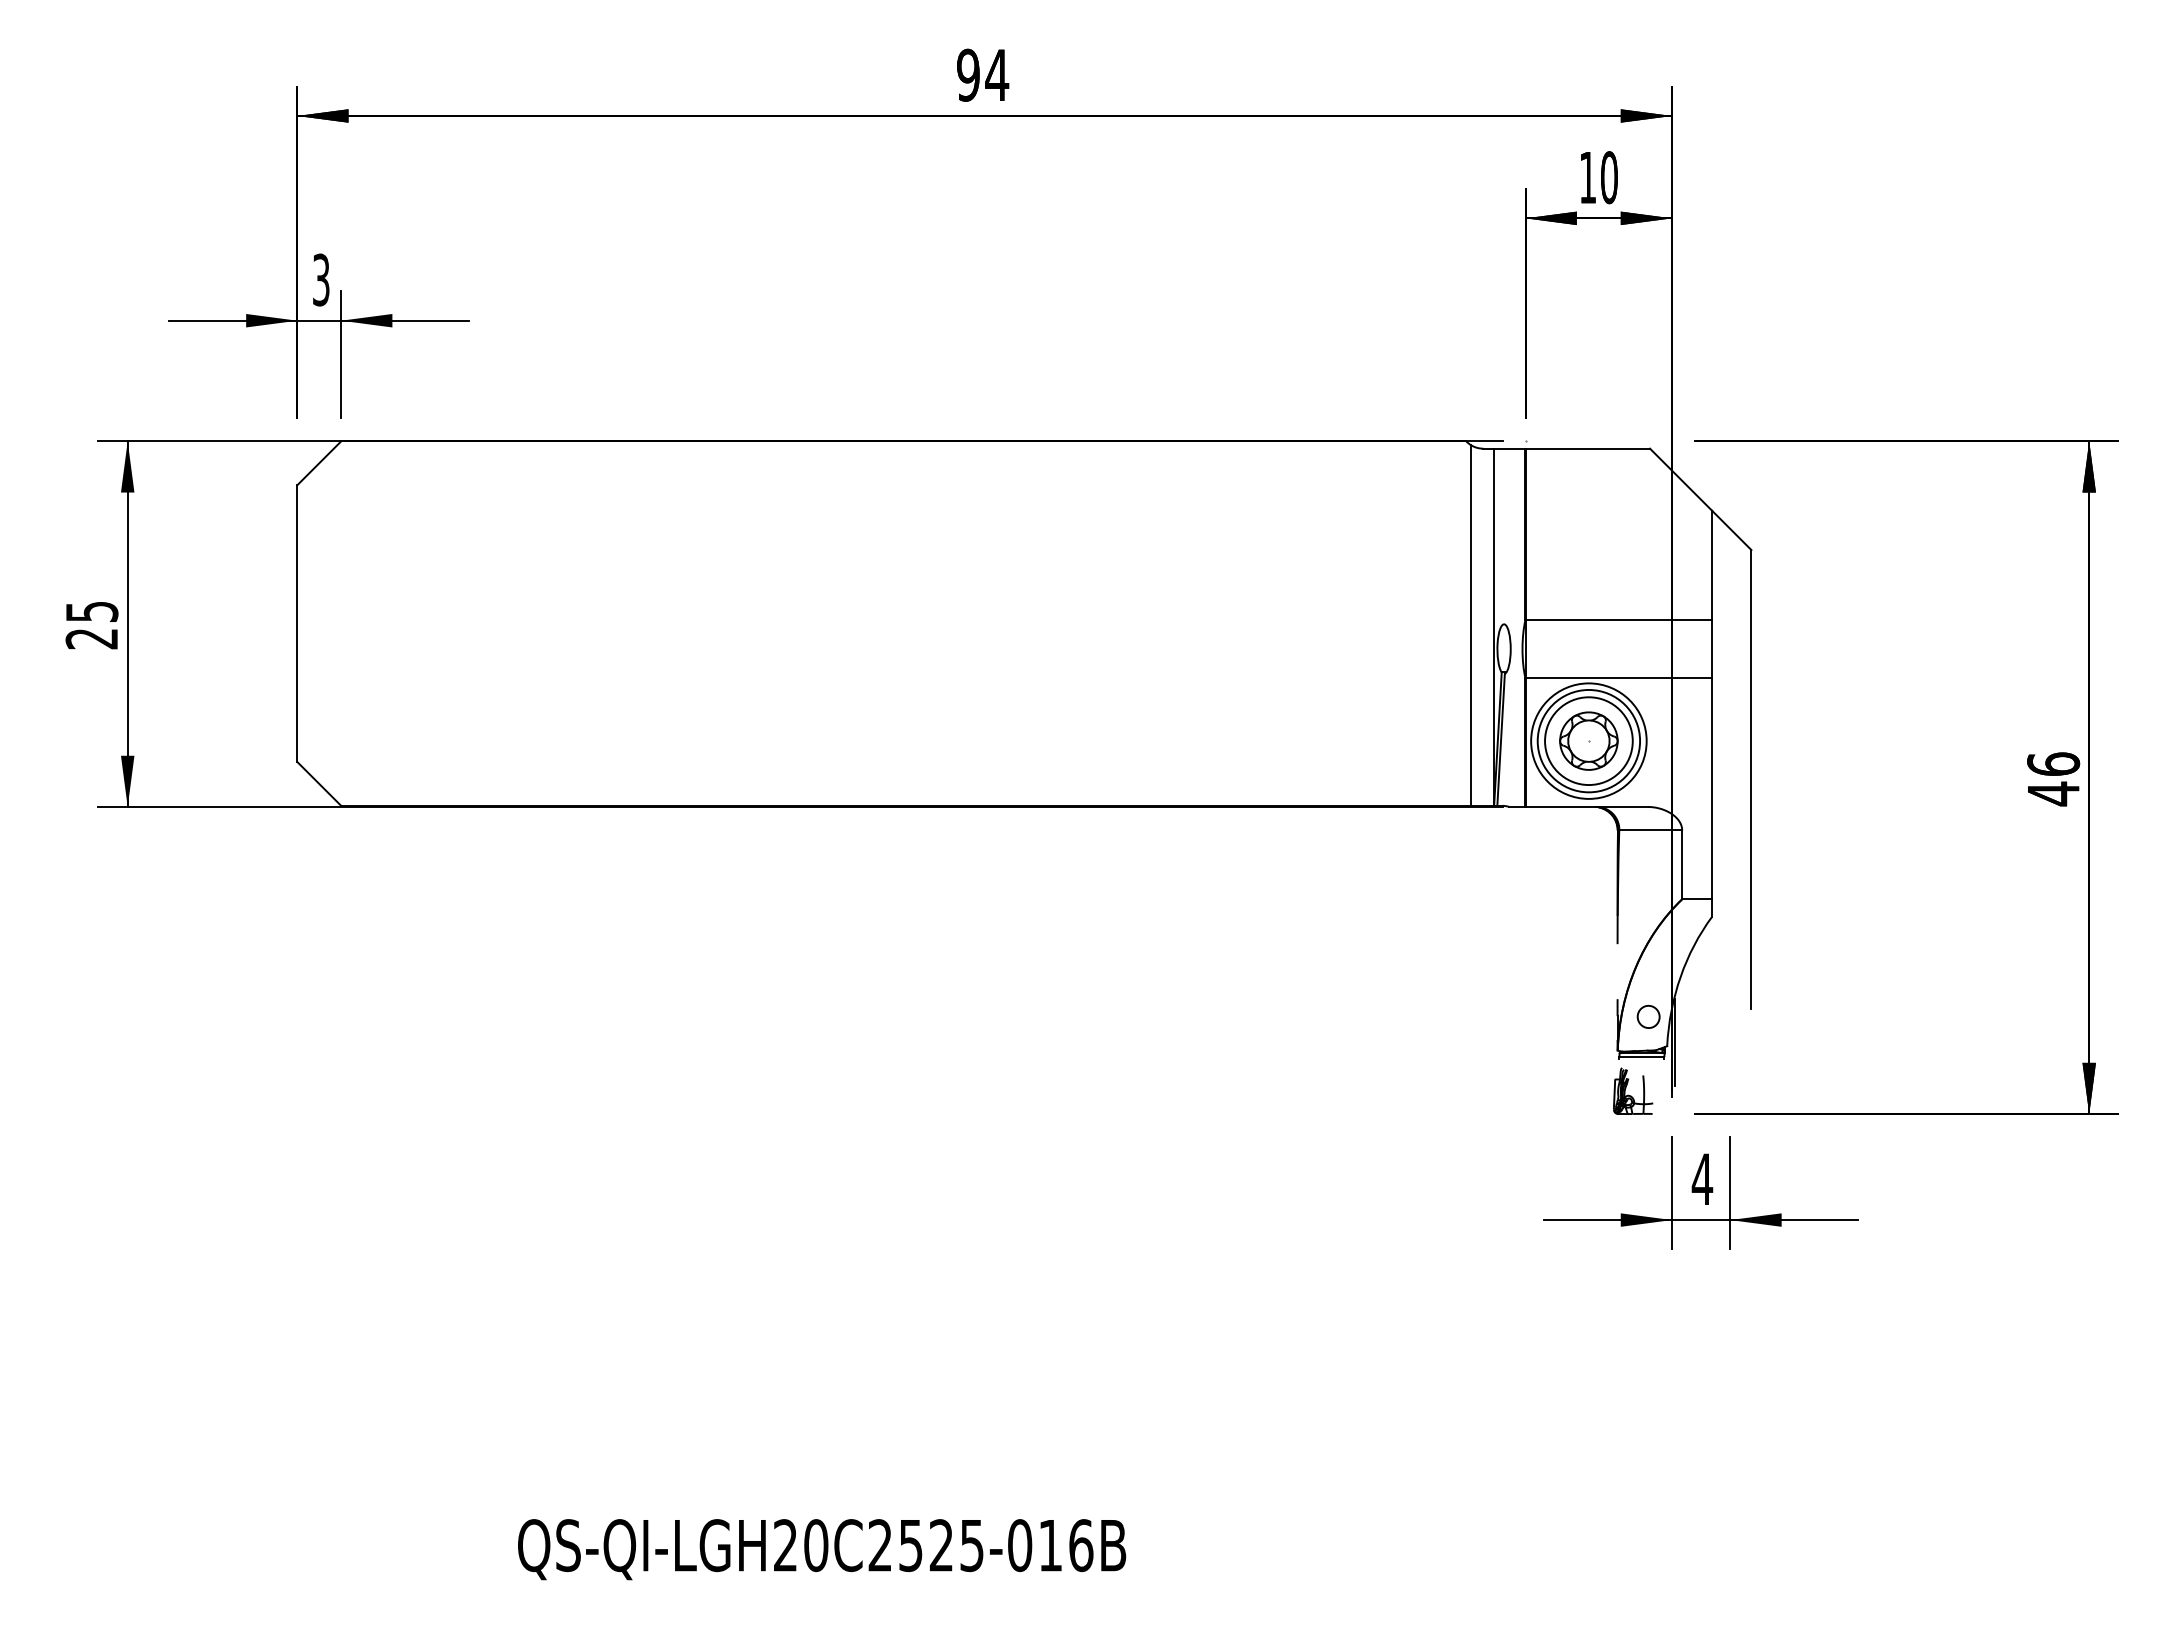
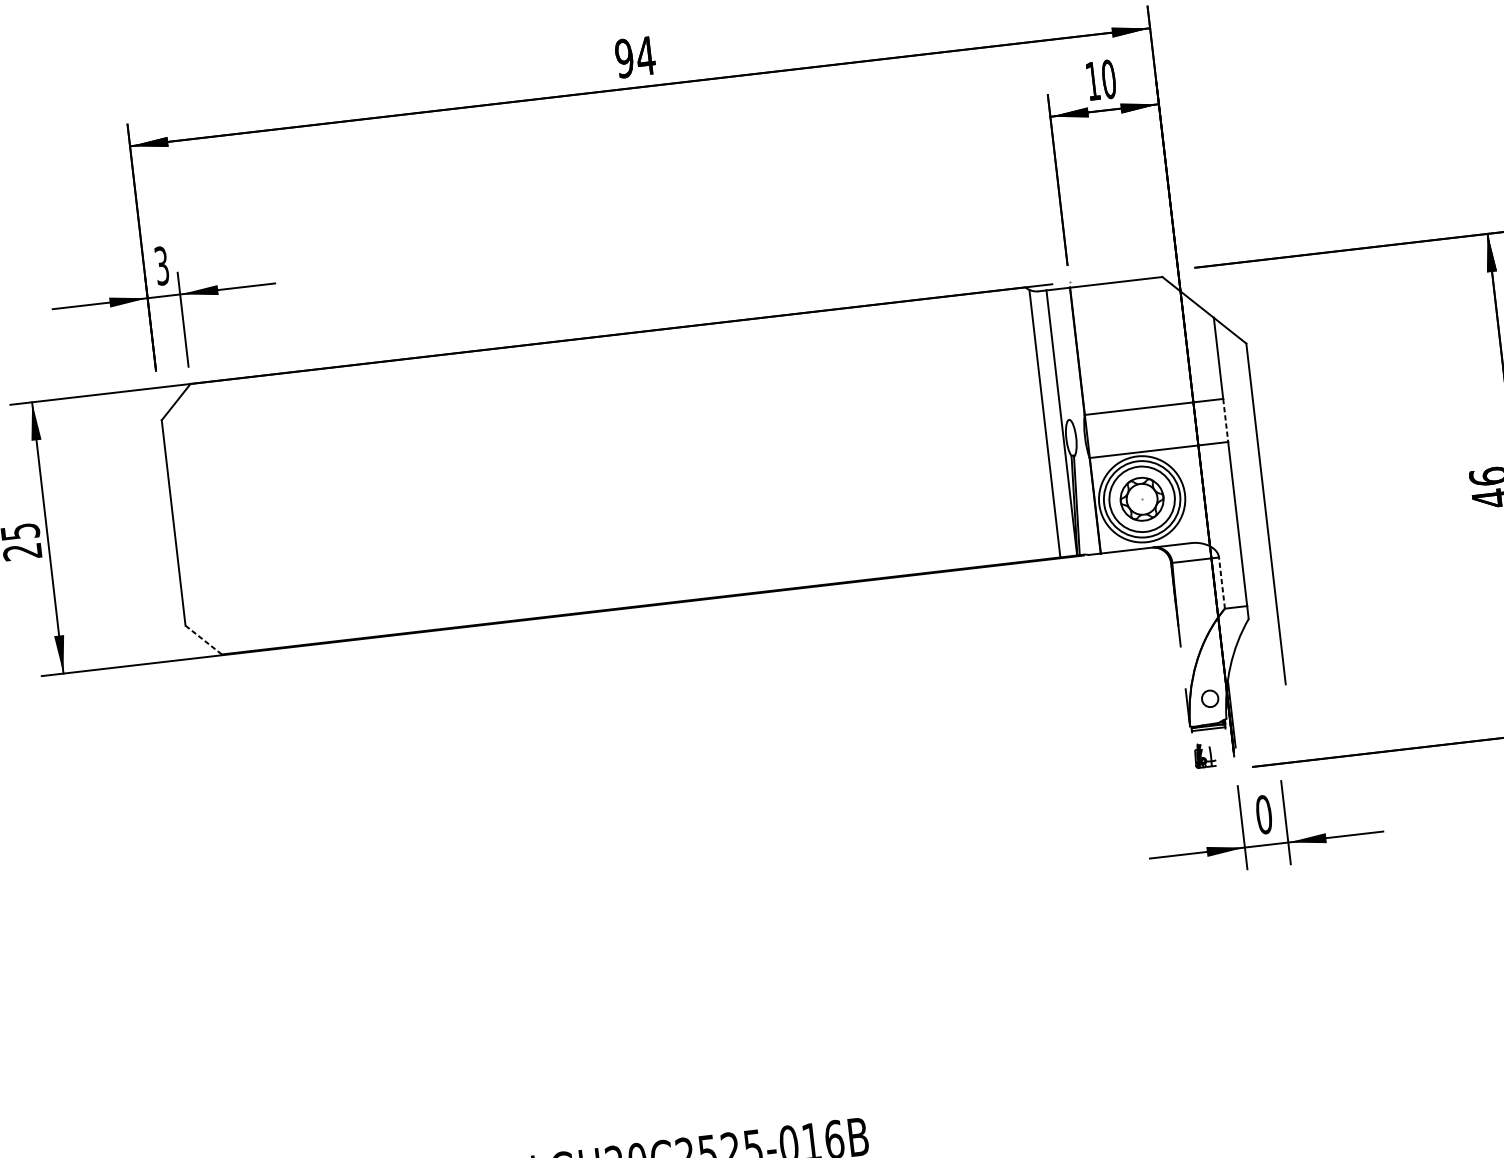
line: (1712, 649) -> (1225, 420), solid -> dashed
line: (319, 784) -> (203, 640), solid -> dashed
line: (1682, 864) -> (1222, 582), solid -> dashed
part: (1633, 1090) -> (1205, 754), size x0.7
text: (1702, 1178) -> (1263, 814), 4 -> 0

